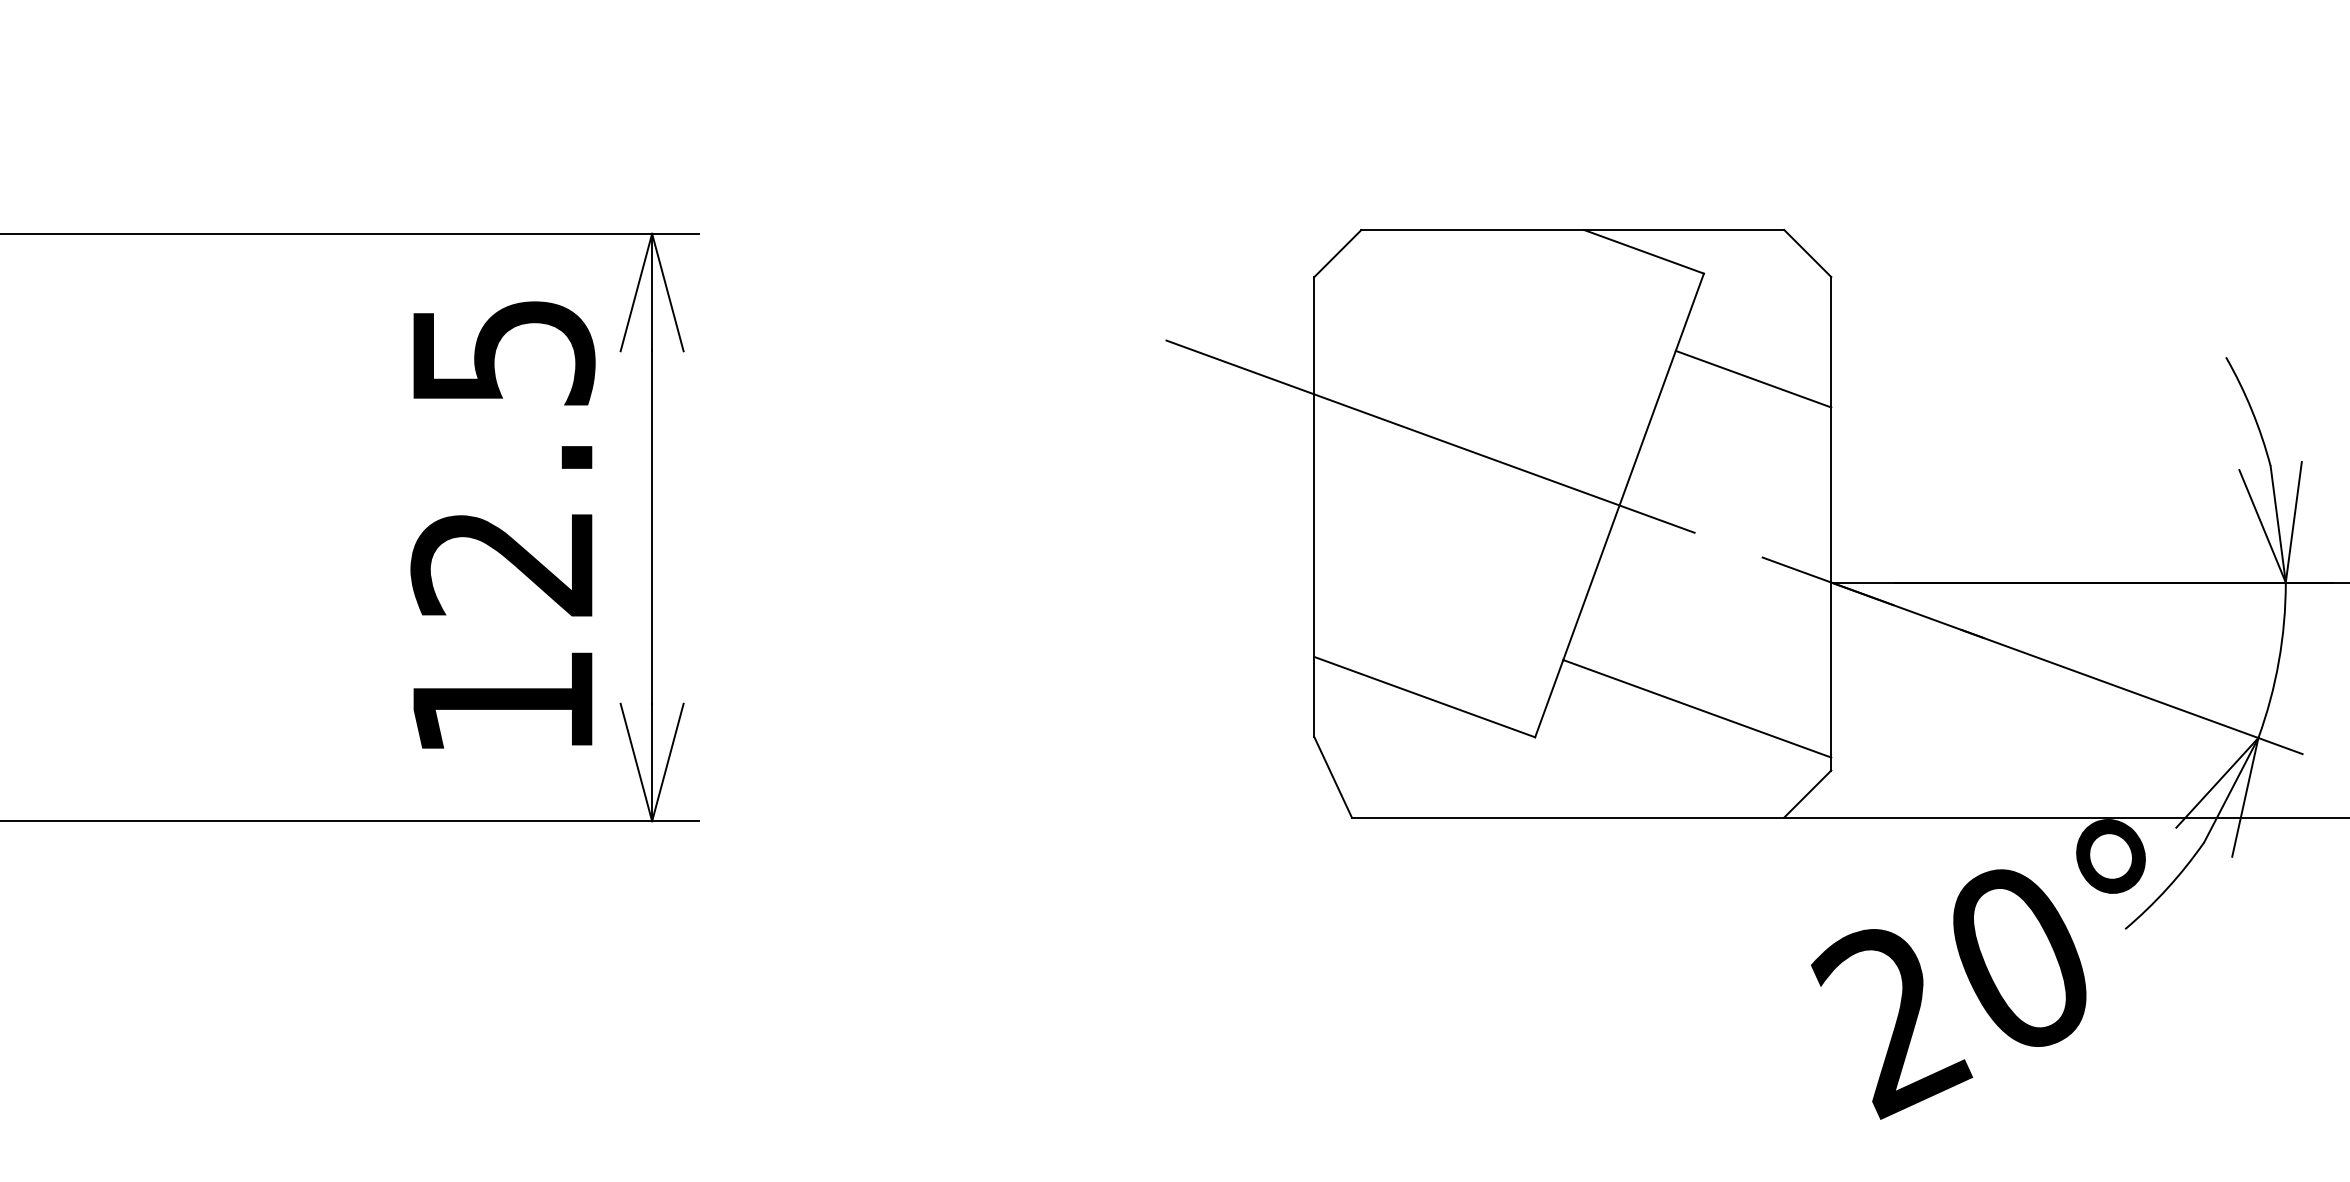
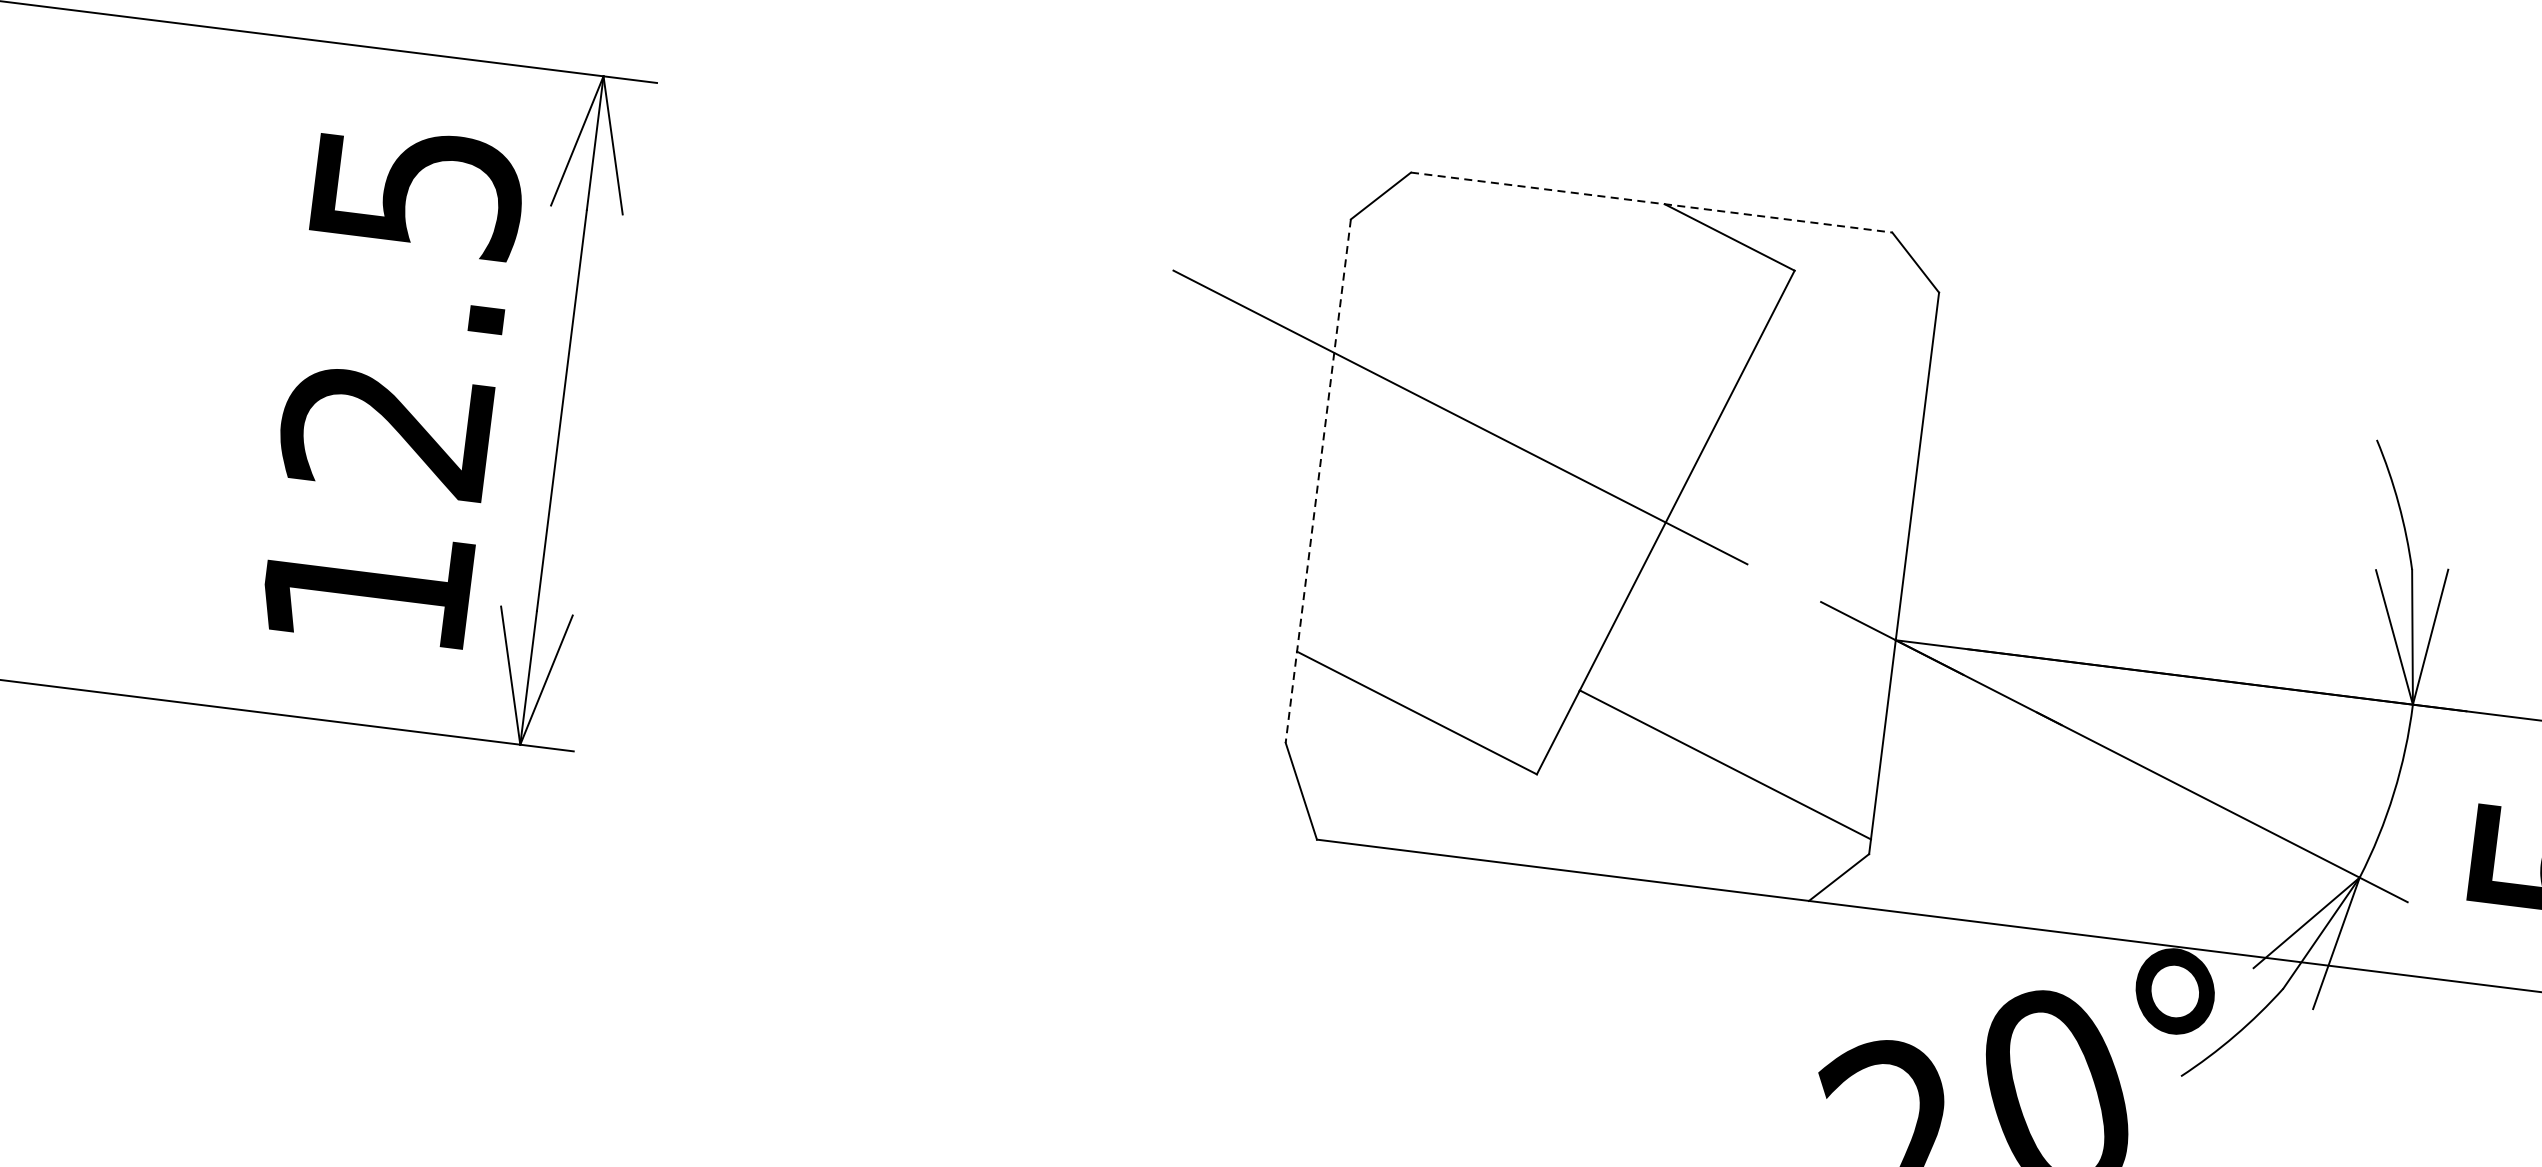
line: (1573, 230) -> (1652, 203), solid -> dashed
line: (1753, 378) -> (1836, 397), removed
line: (1314, 507) -> (1318, 481), solid -> dashed

